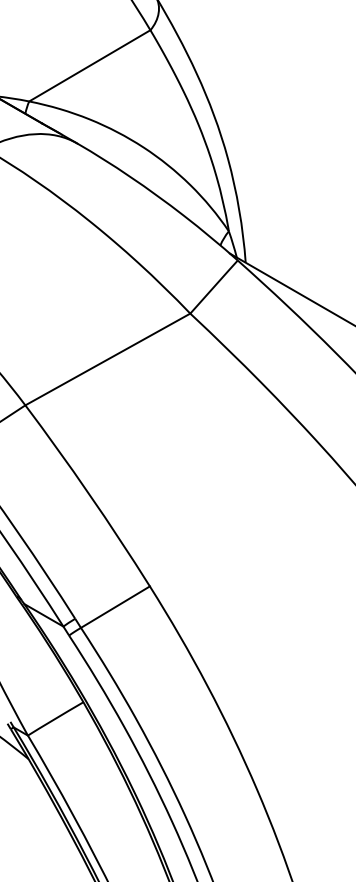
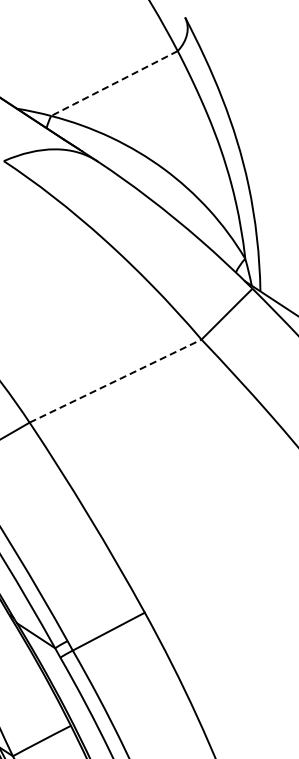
line: (89, 66) -> (114, 84), solid -> dashed
line: (108, 359) -> (116, 381), solid -> dashed

